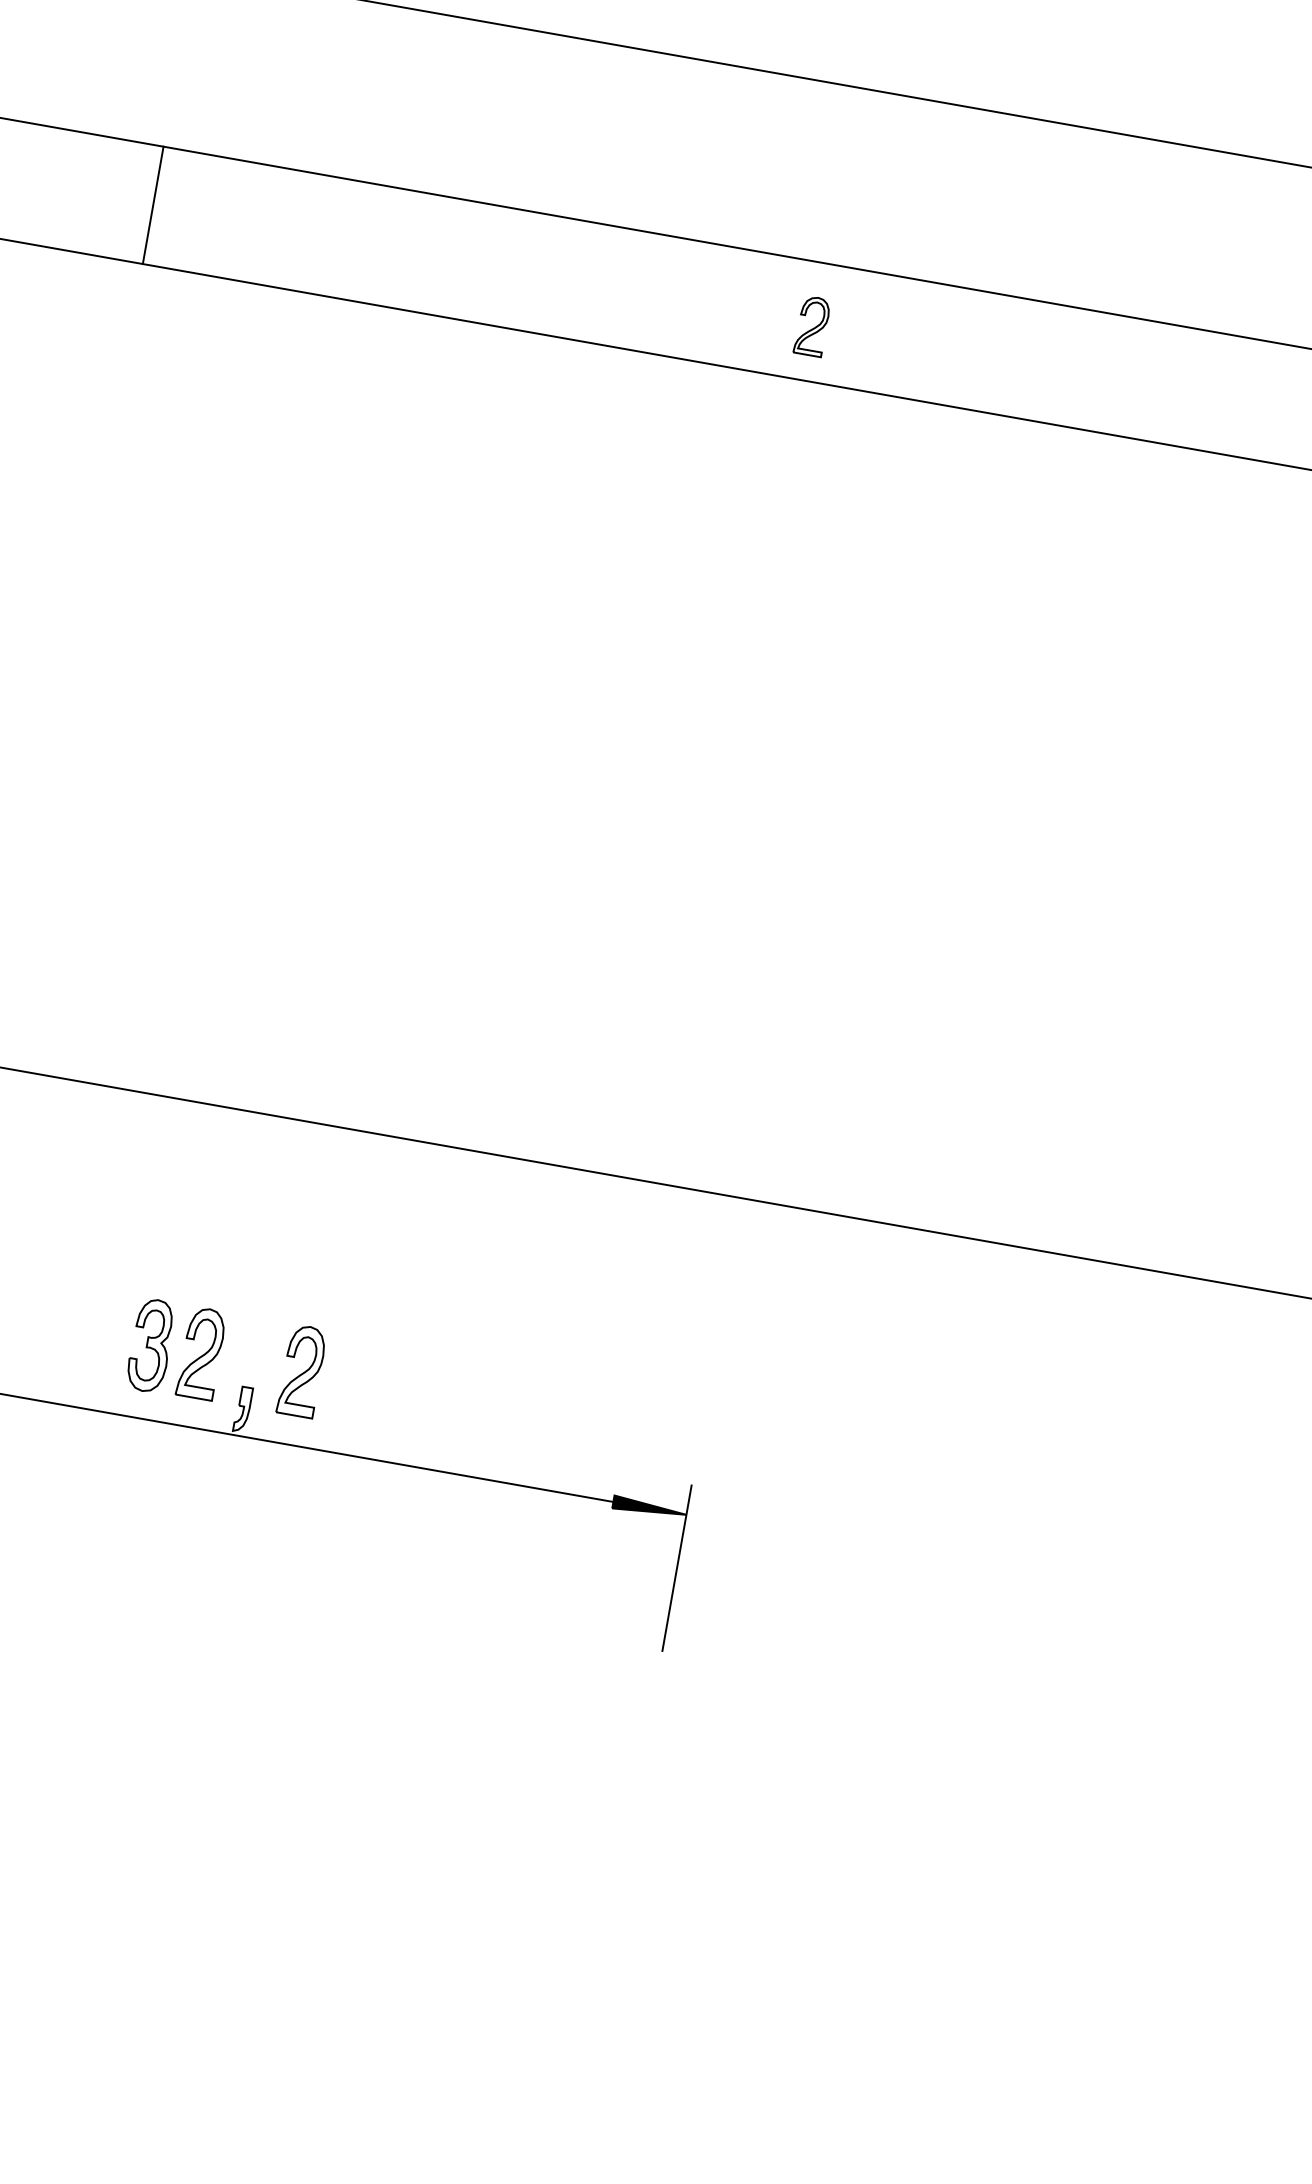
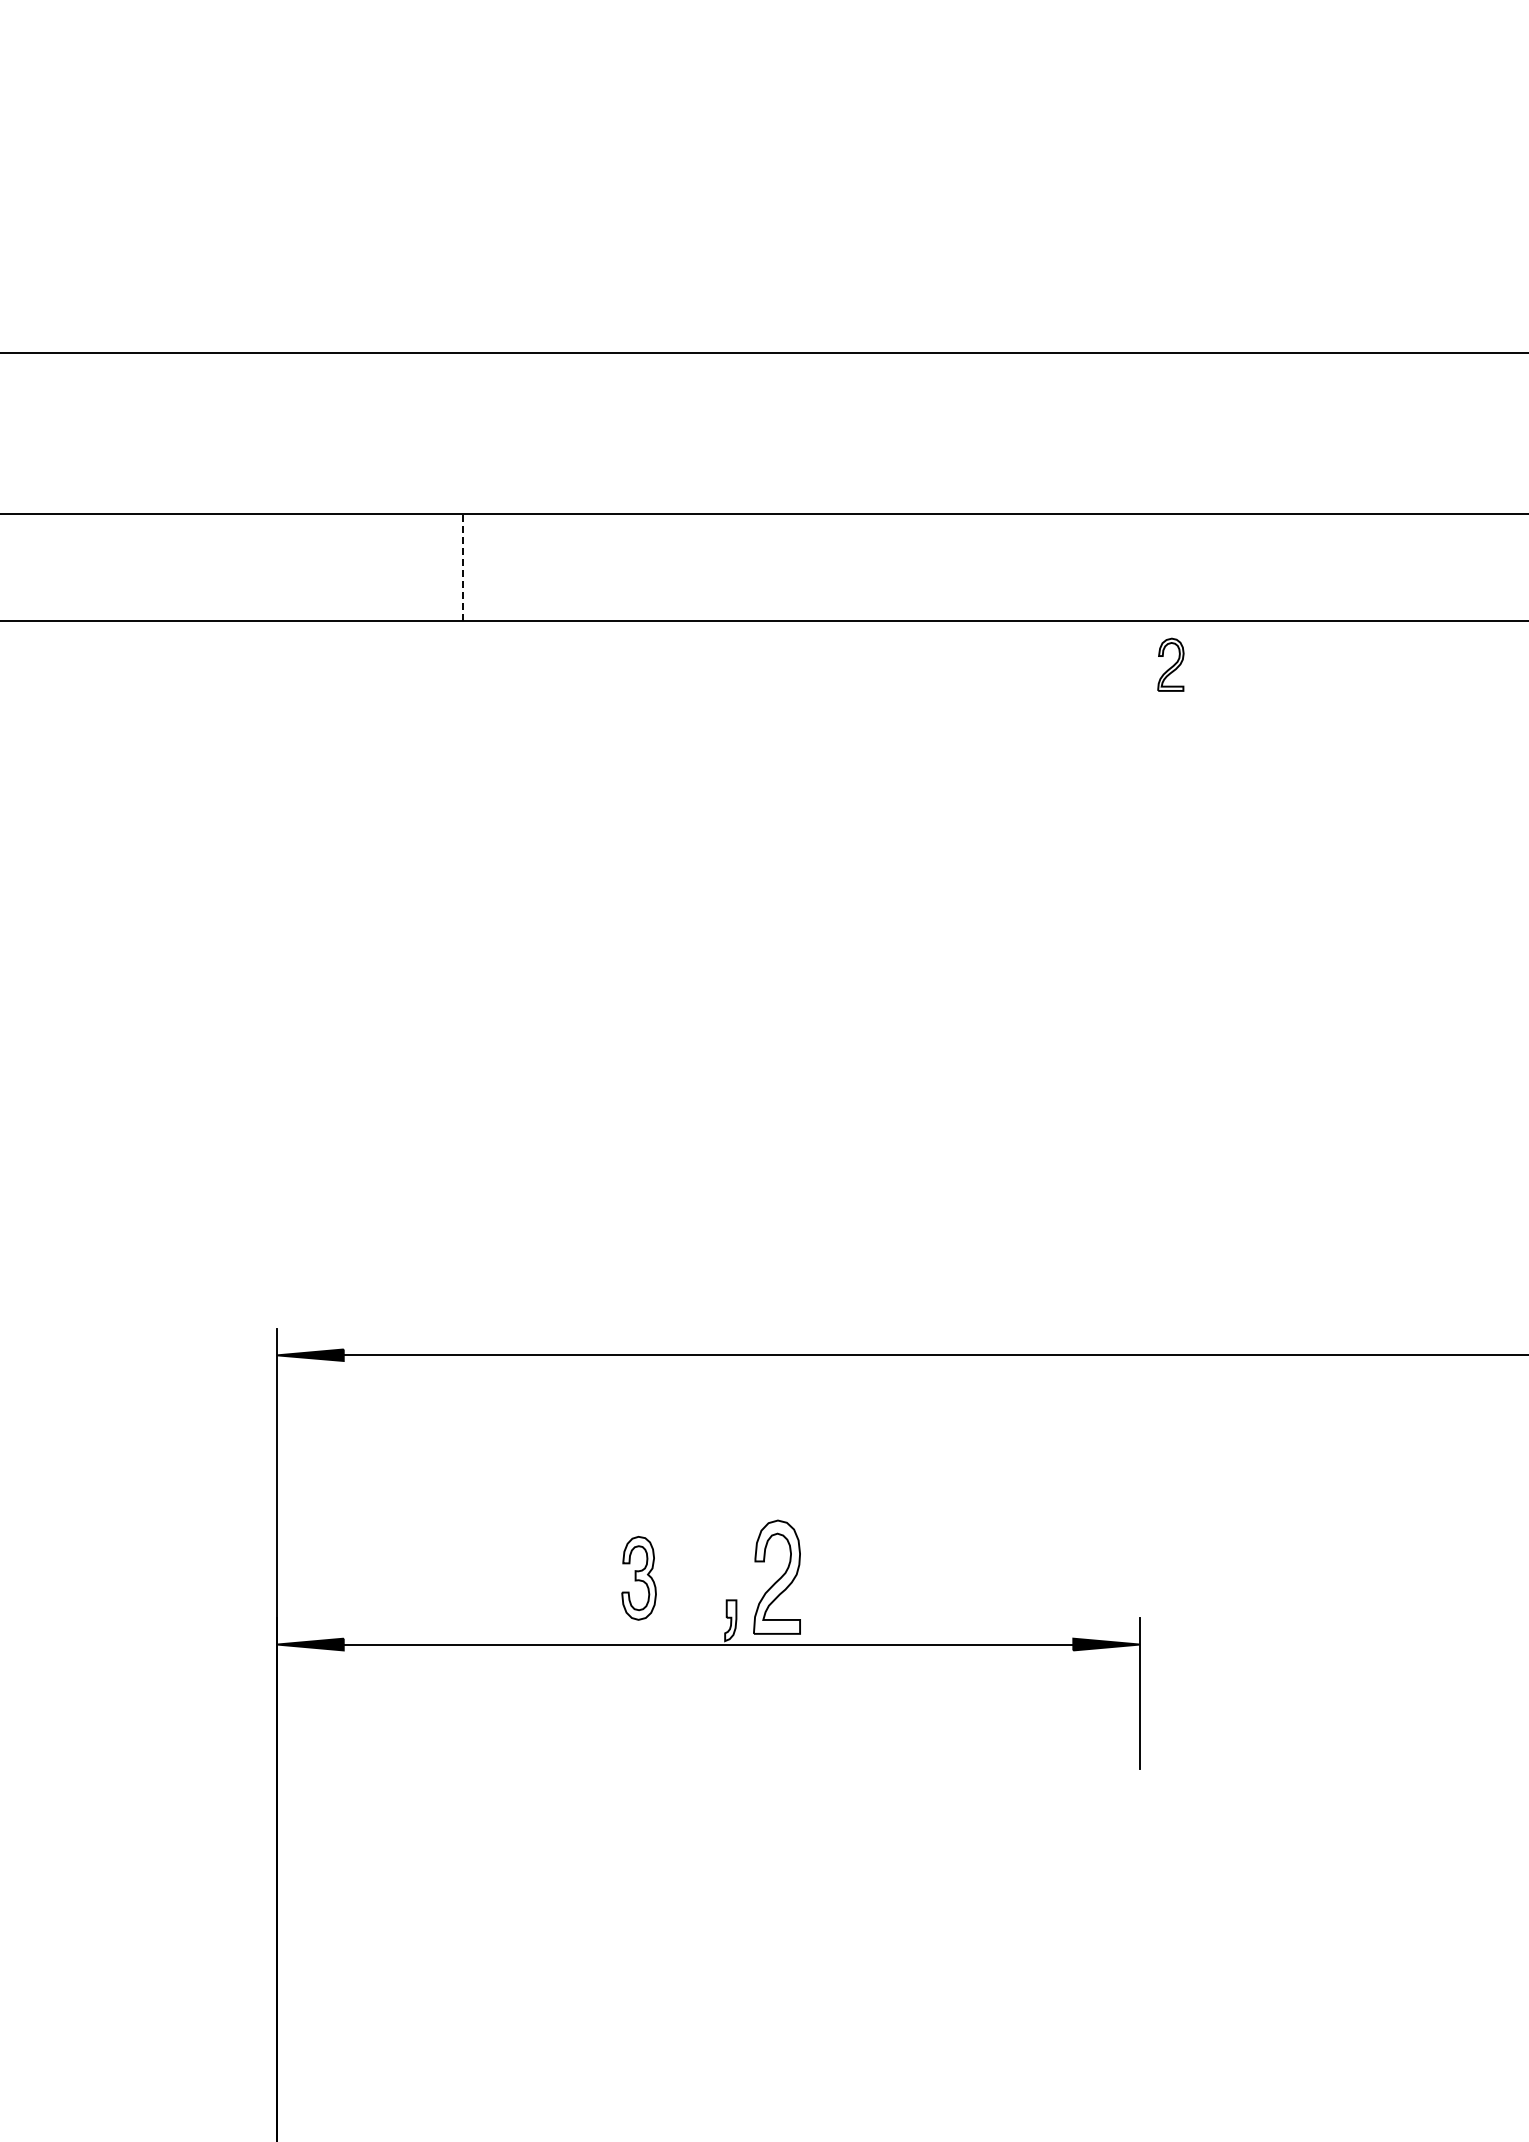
line: (153, 205) -> (463, 567), solid -> dashed
part: (811, 325) -> (1170, 664), moved
part: (200, 1353) -> (684, 1577), removed
part: (301, 1371) -> (776, 1577), size x1.4

